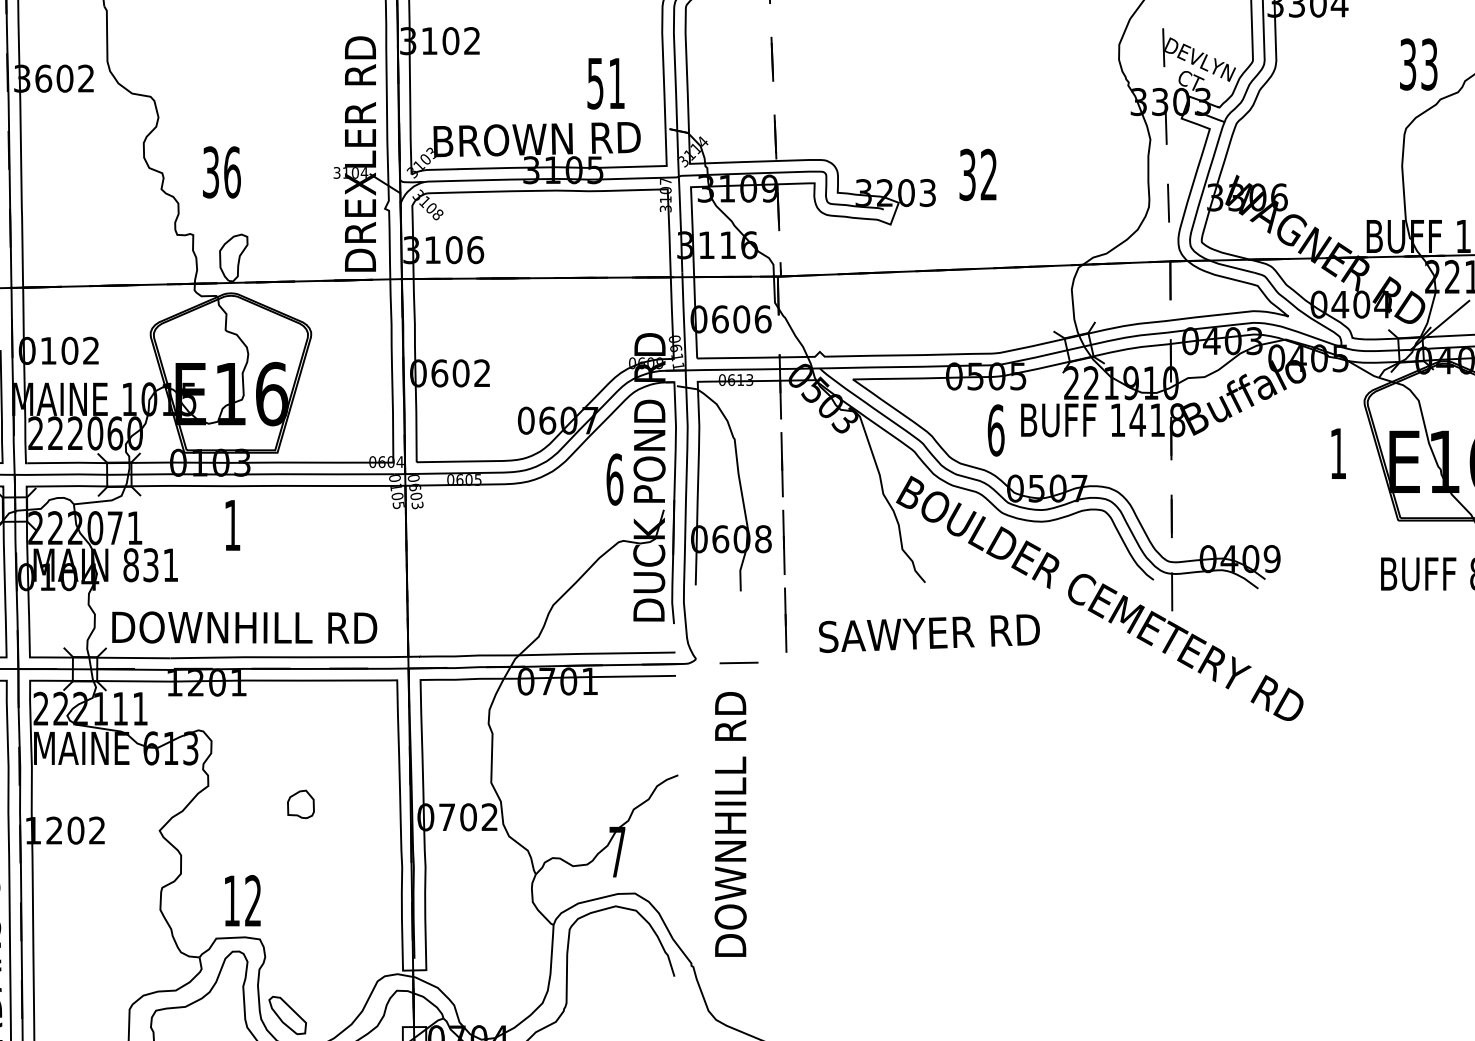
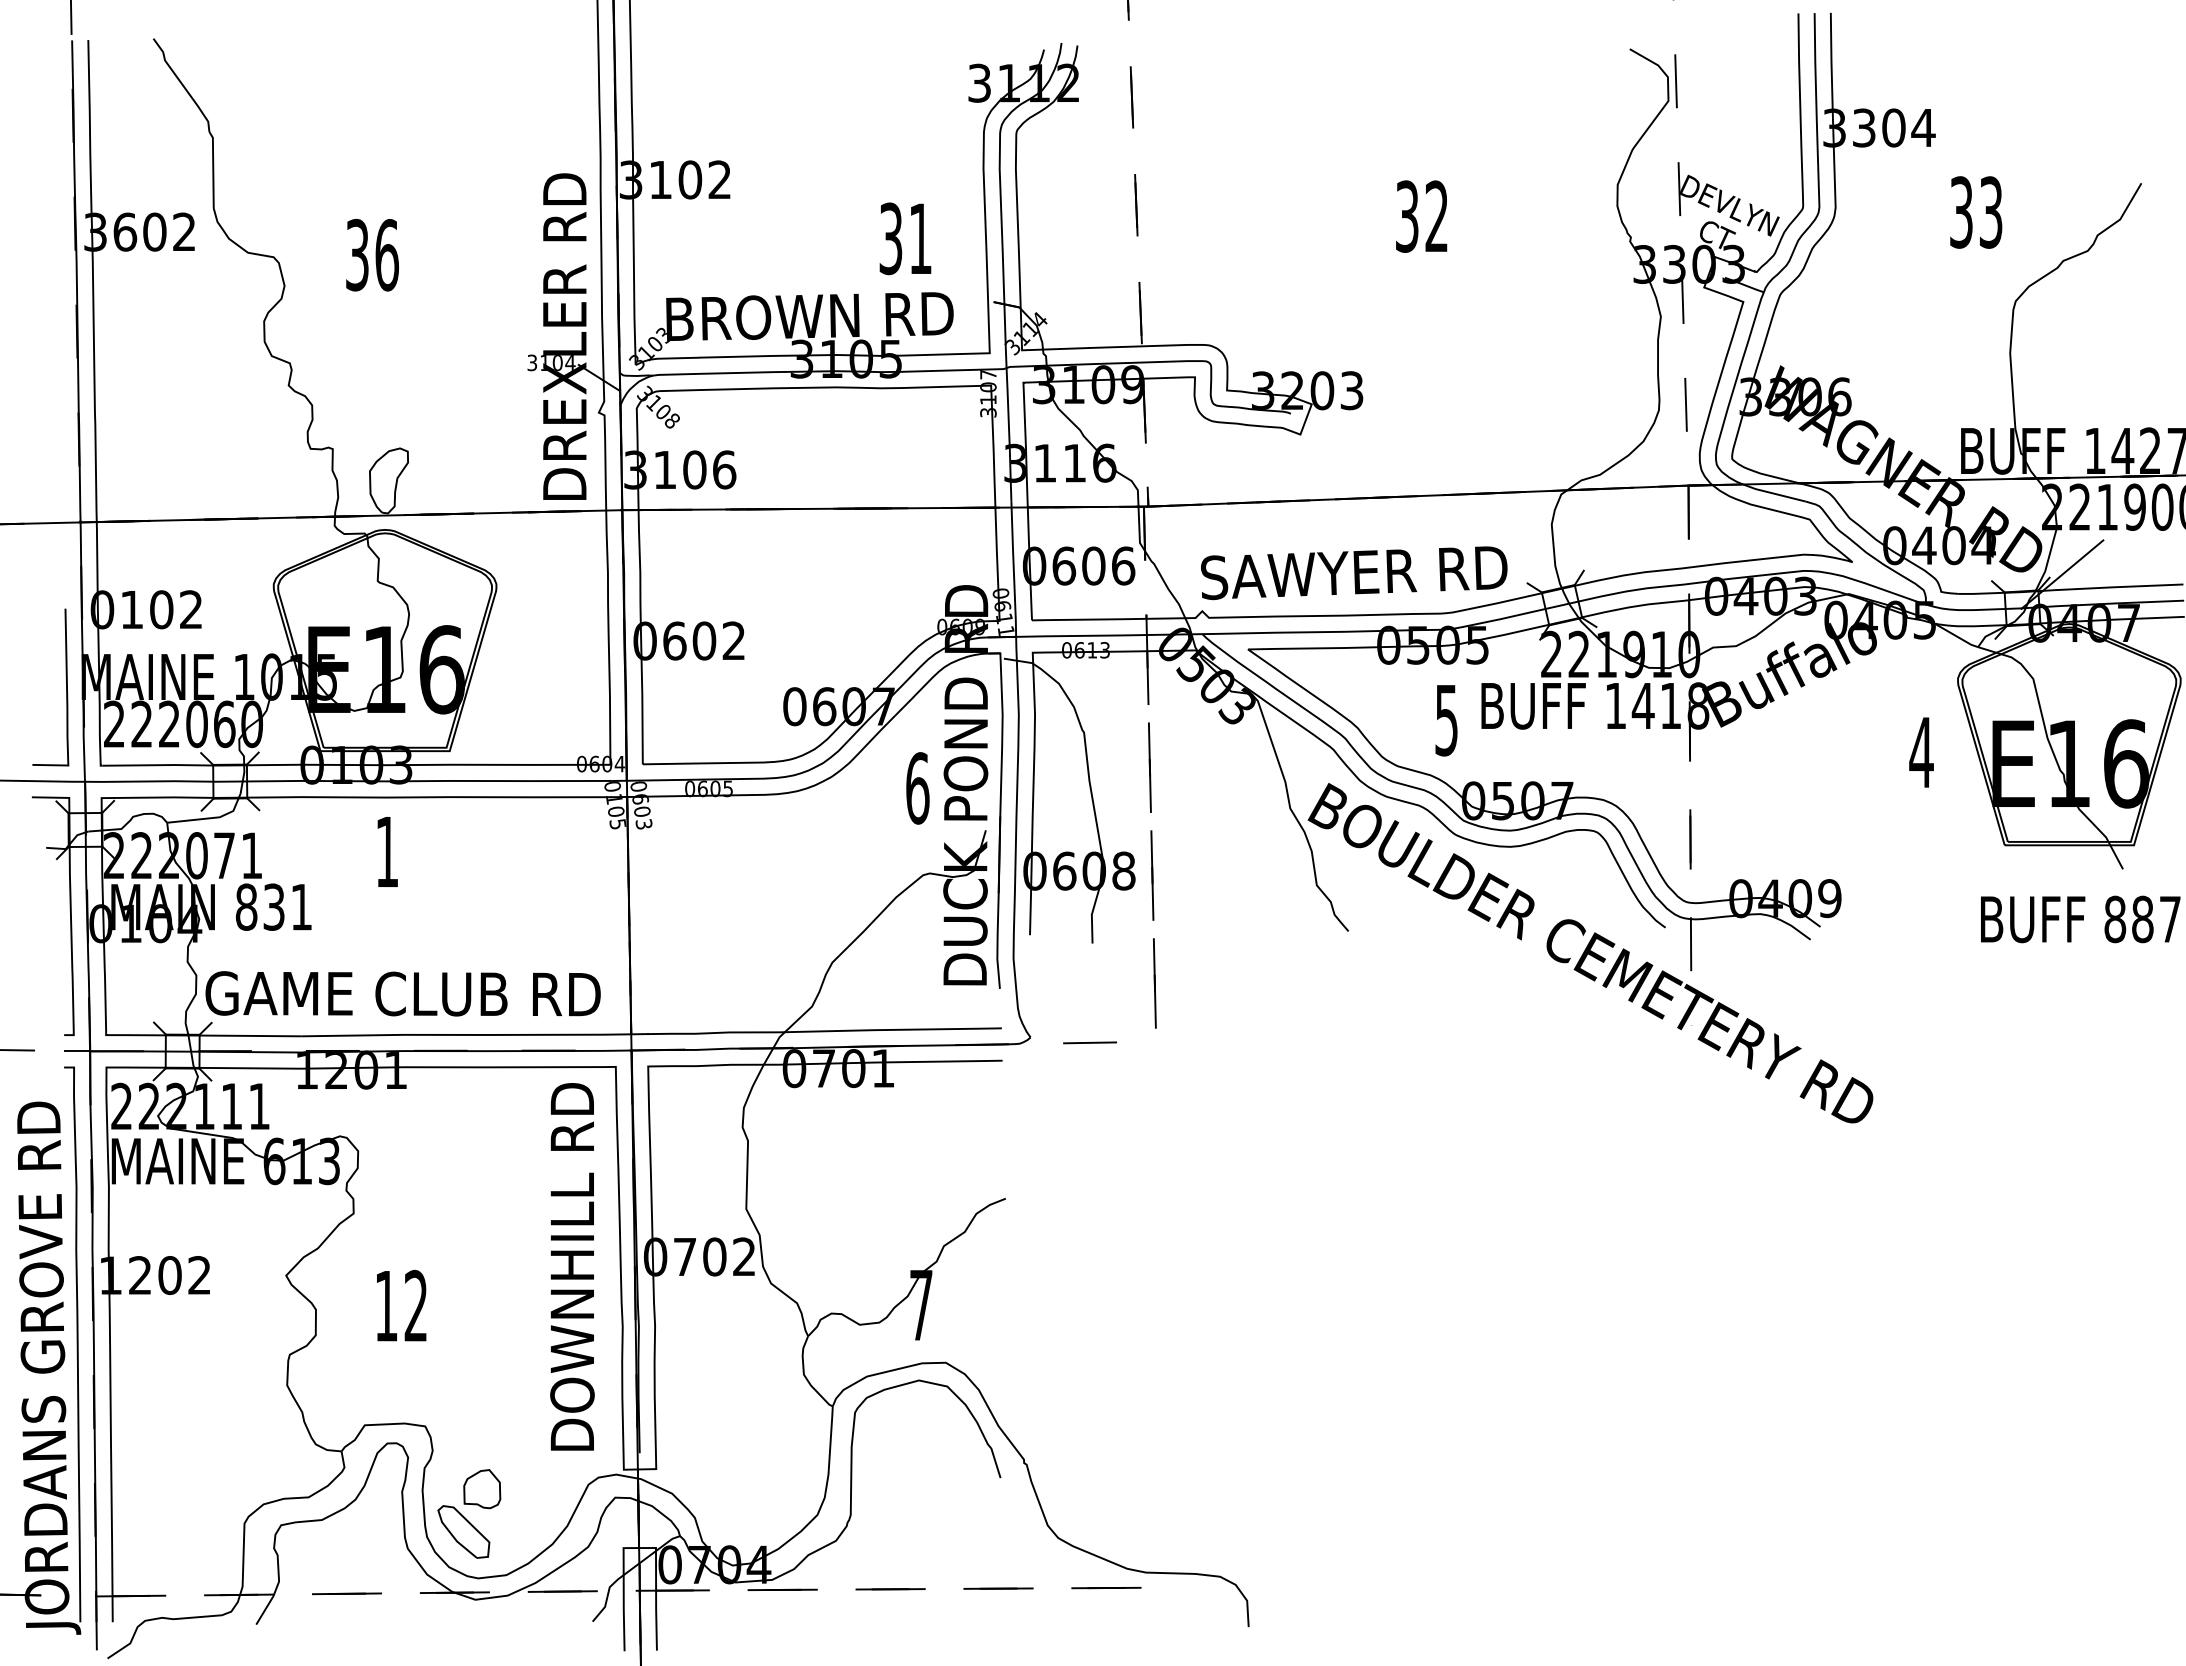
text: (1418, 64) -> (1976, 212), moved
text: (595, 83) -> (891, 238), 51 -> 31
text: (221, 171) -> (372, 254), moved
text: (977, 174) -> (1421, 216), moved
text: (995, 430) -> (1446, 720), 6 -> 5
text: (1338, 453) -> (1921, 752), 1 -> 4
text: (243, 627) -> (402, 993), DOWNHILL RD -> GAME CLUB RD
text: (929, 633) -> (1354, 573), moved
part: (301, 804) -> (482, 1489), moved
text: (730, 824) -> (572, 1266), moved
text: (242, 900) -> (401, 1305), moved

